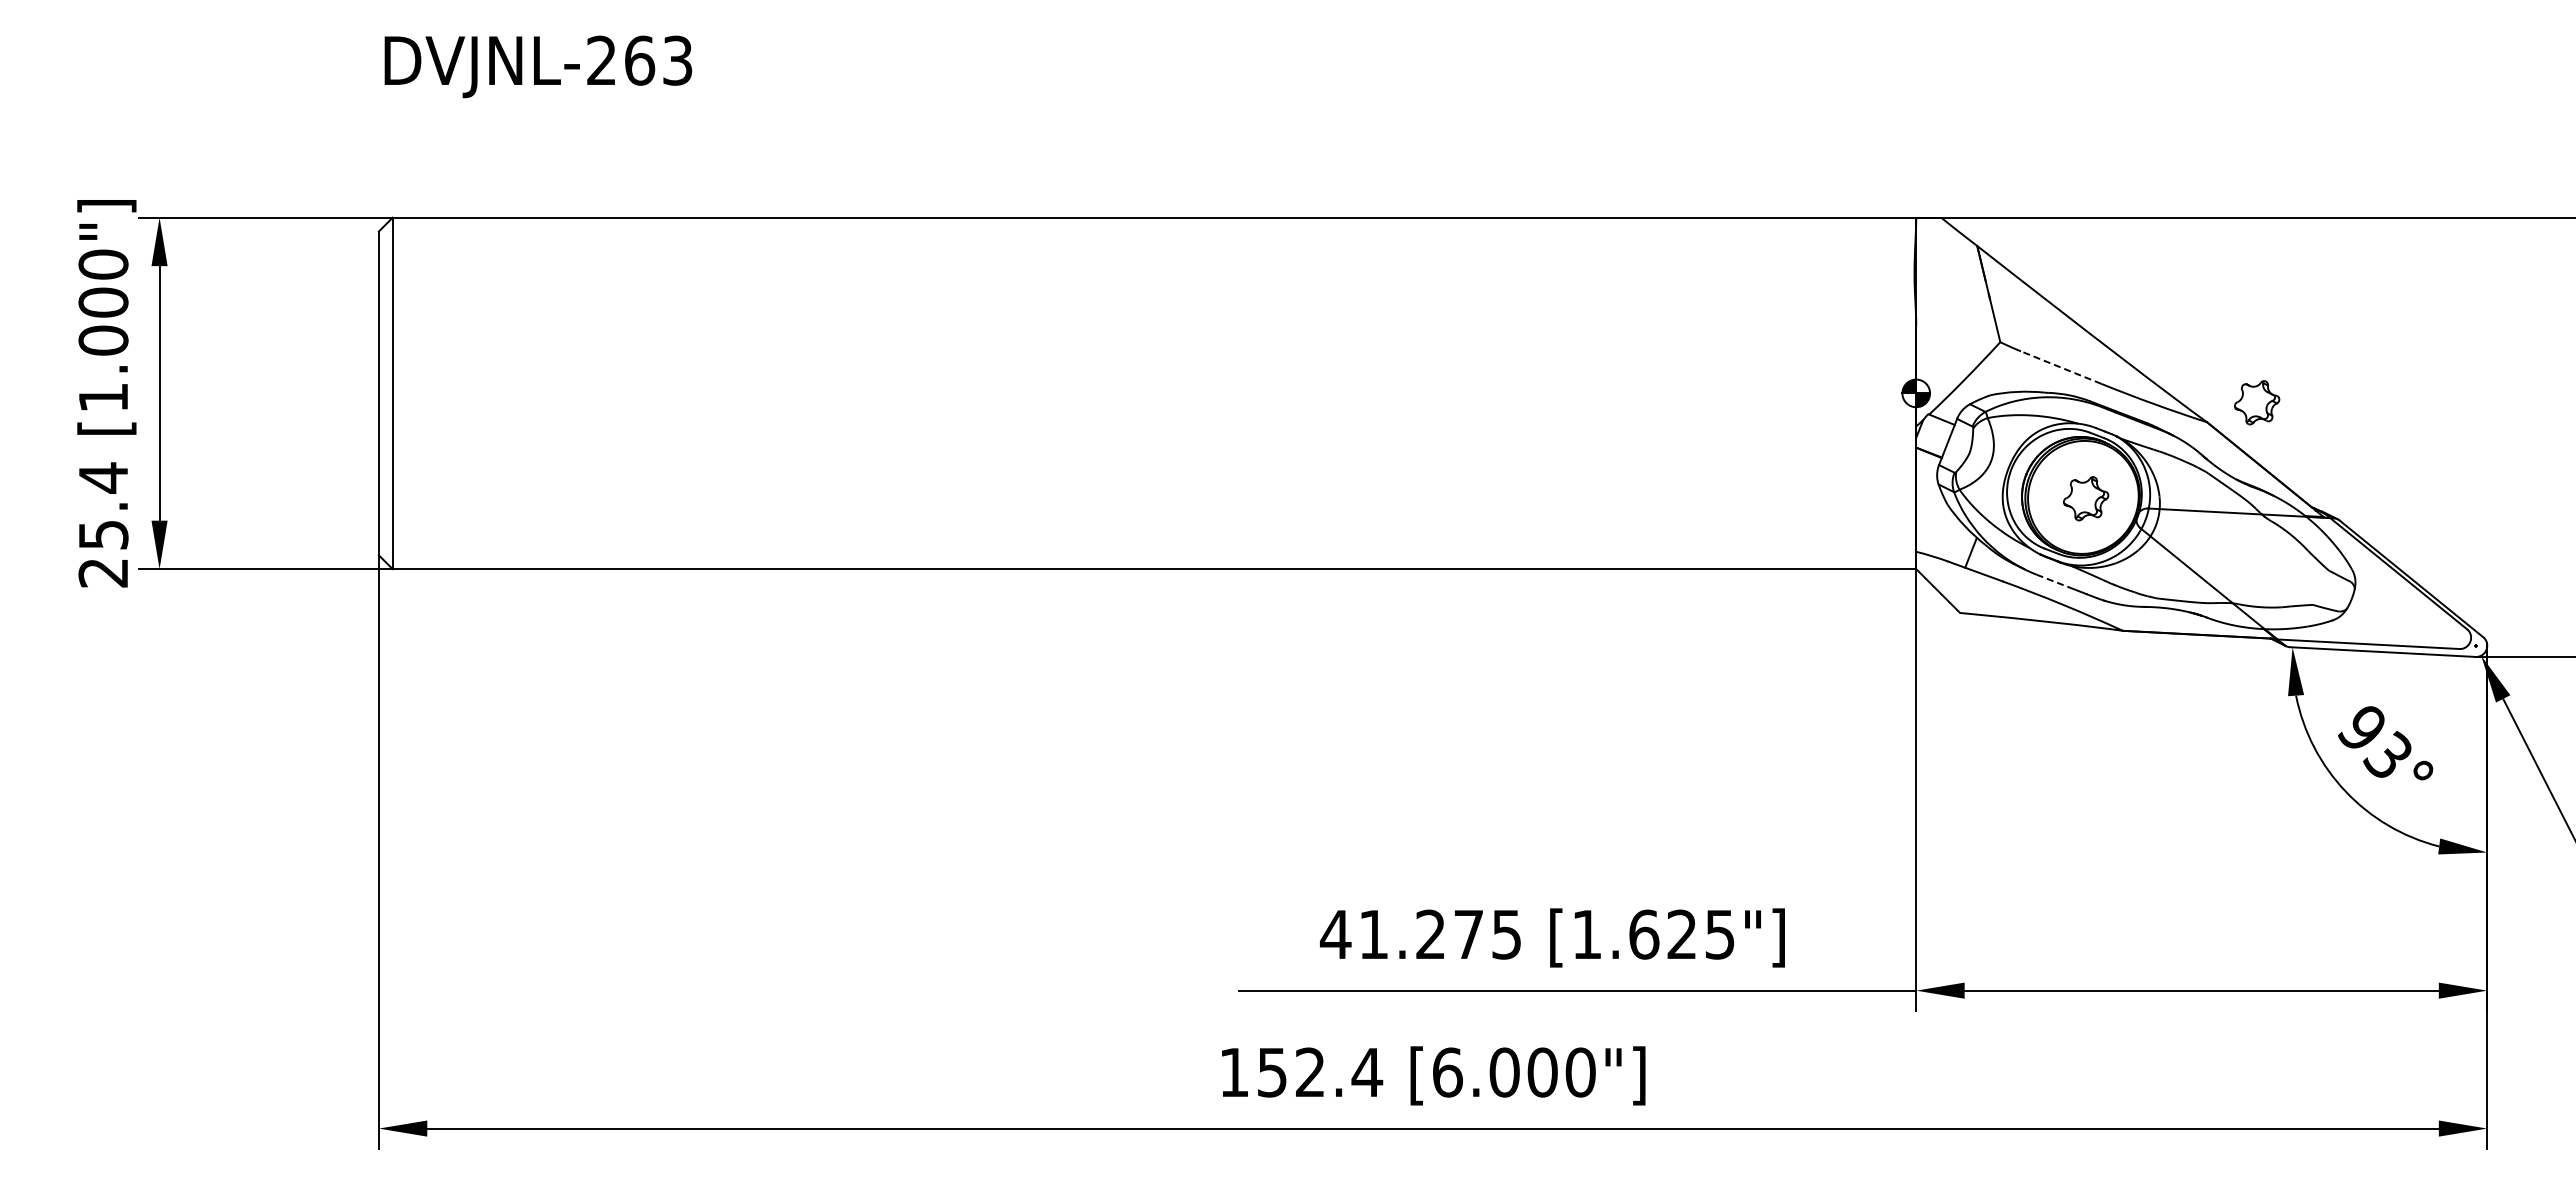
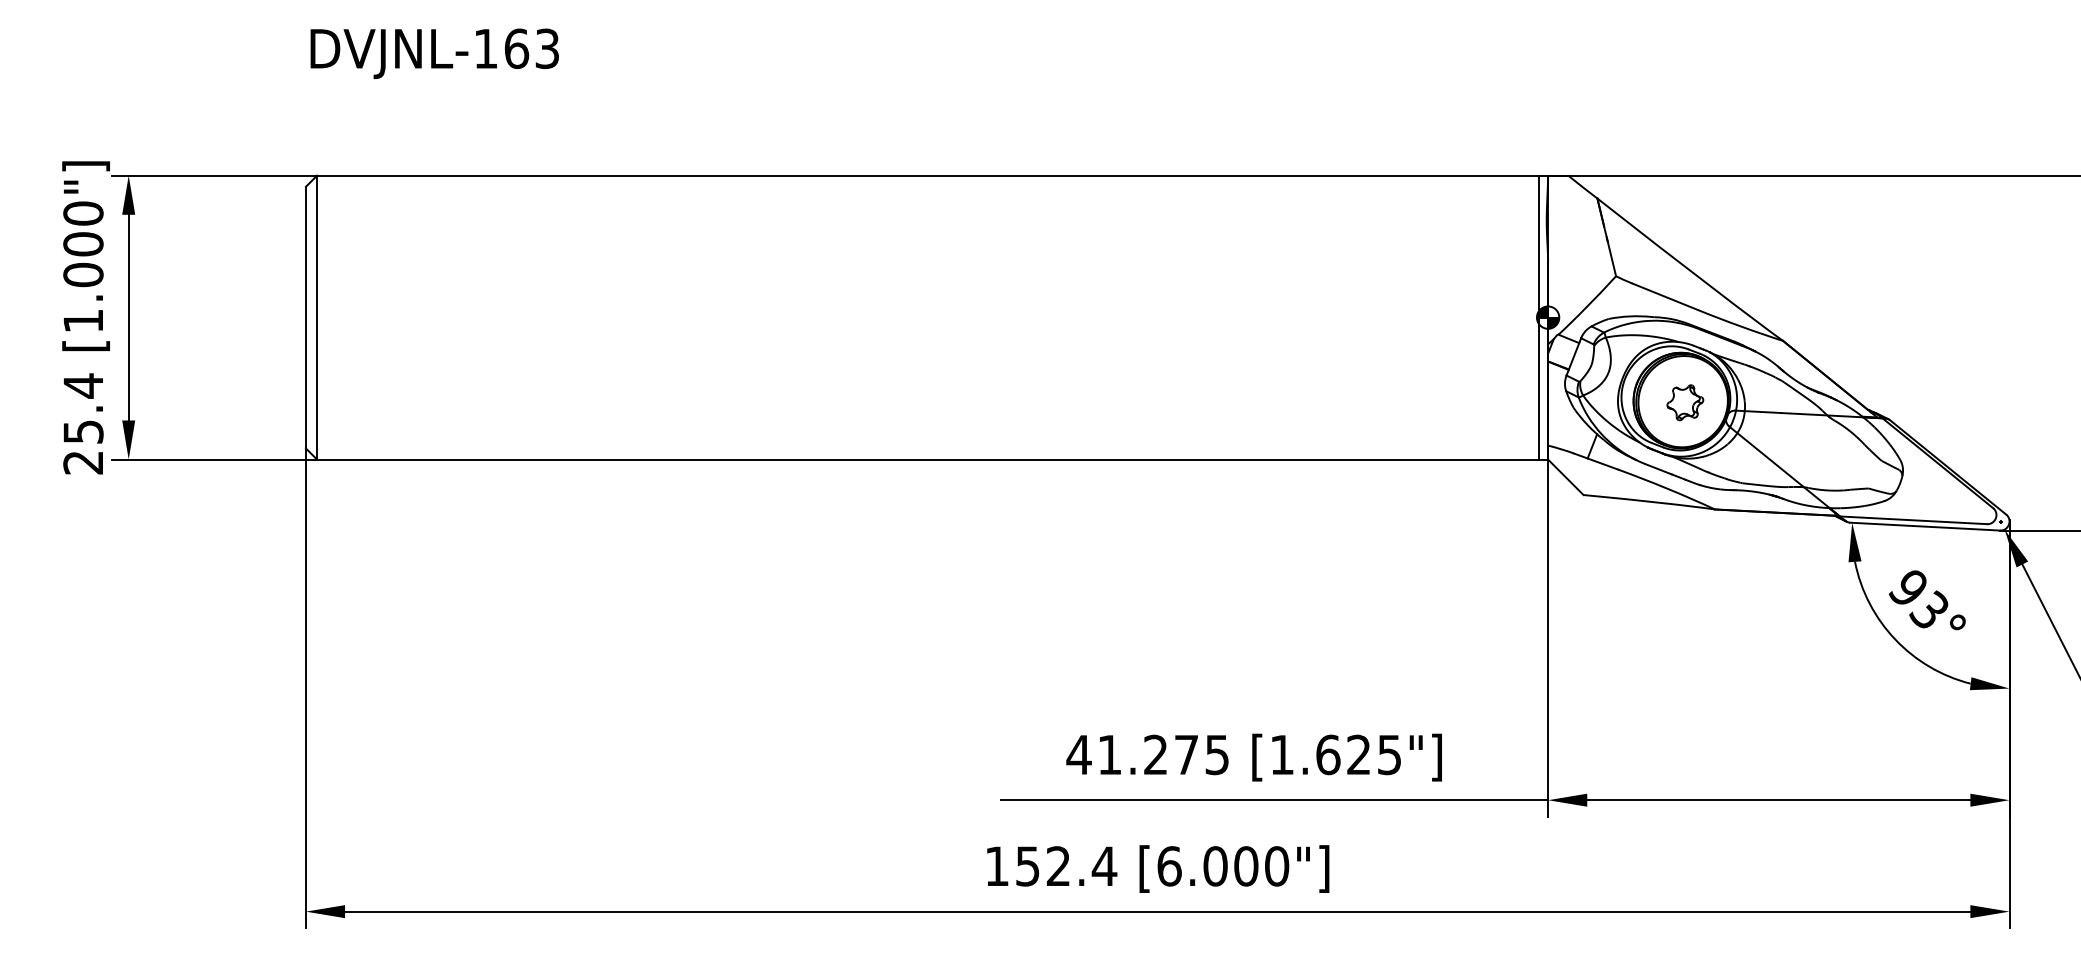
text: (601, 59) -> (485, 47), DVJNL-263 -> DVJNL-163
line: (2060, 367) -> (1664, 296), dashed -> solid
line: (1905, 393) -> (1539, 317), added
part: (2257, 402) -> (1823, 324), removed
line: (2053, 581) -> (1659, 469), dashed -> solid

